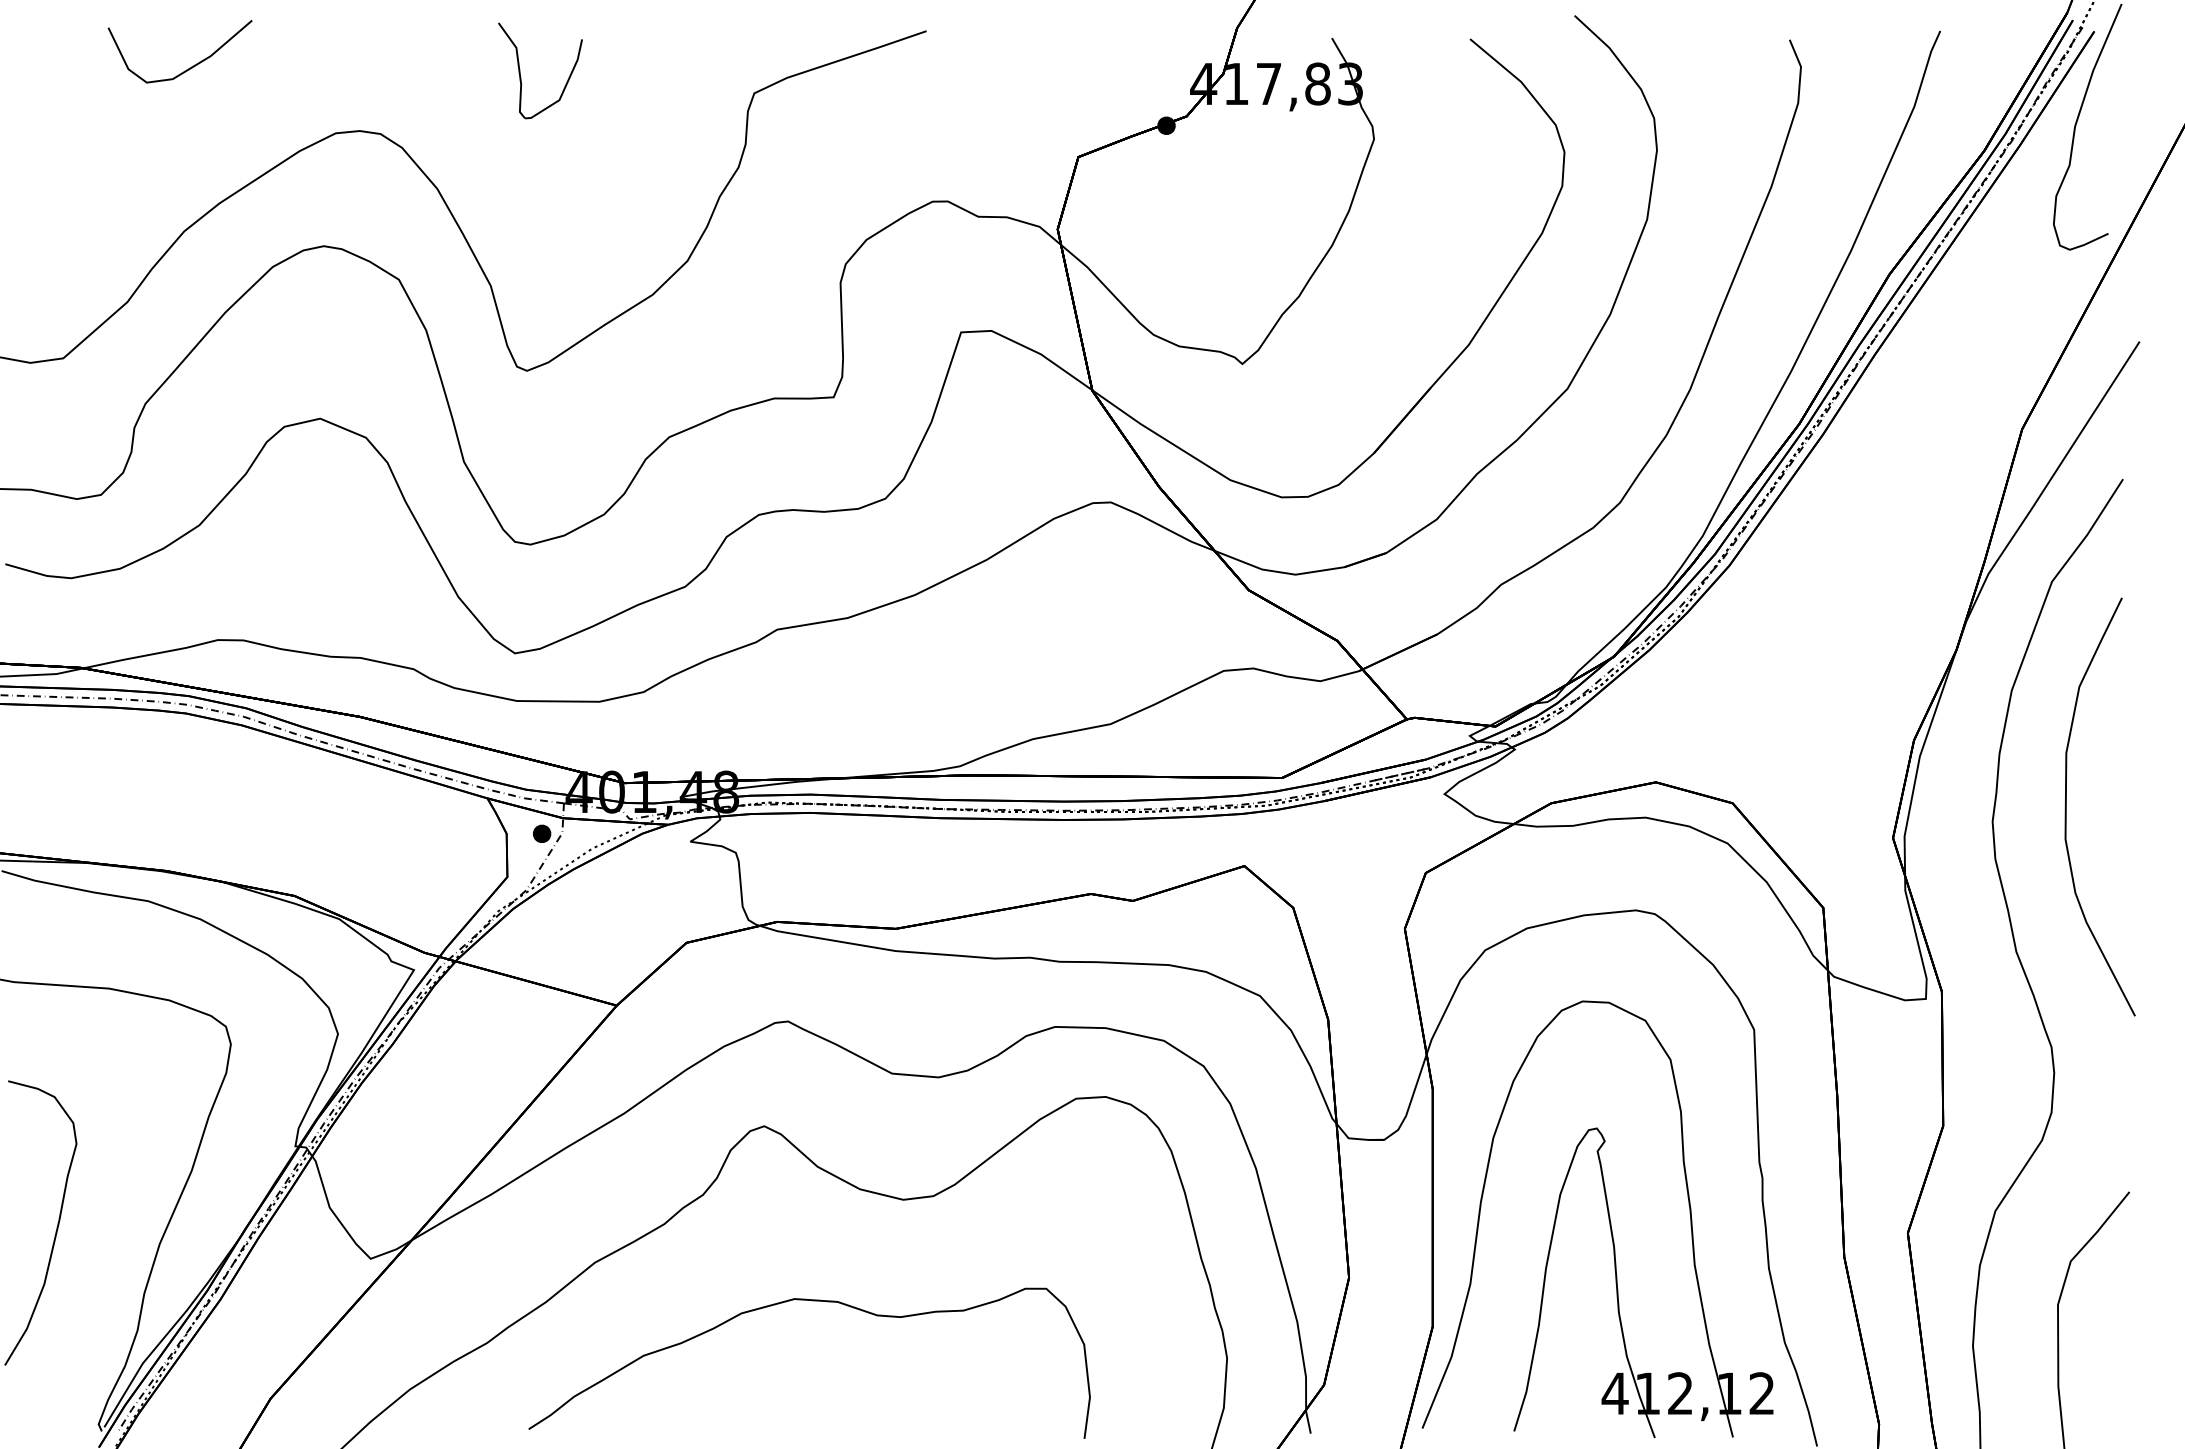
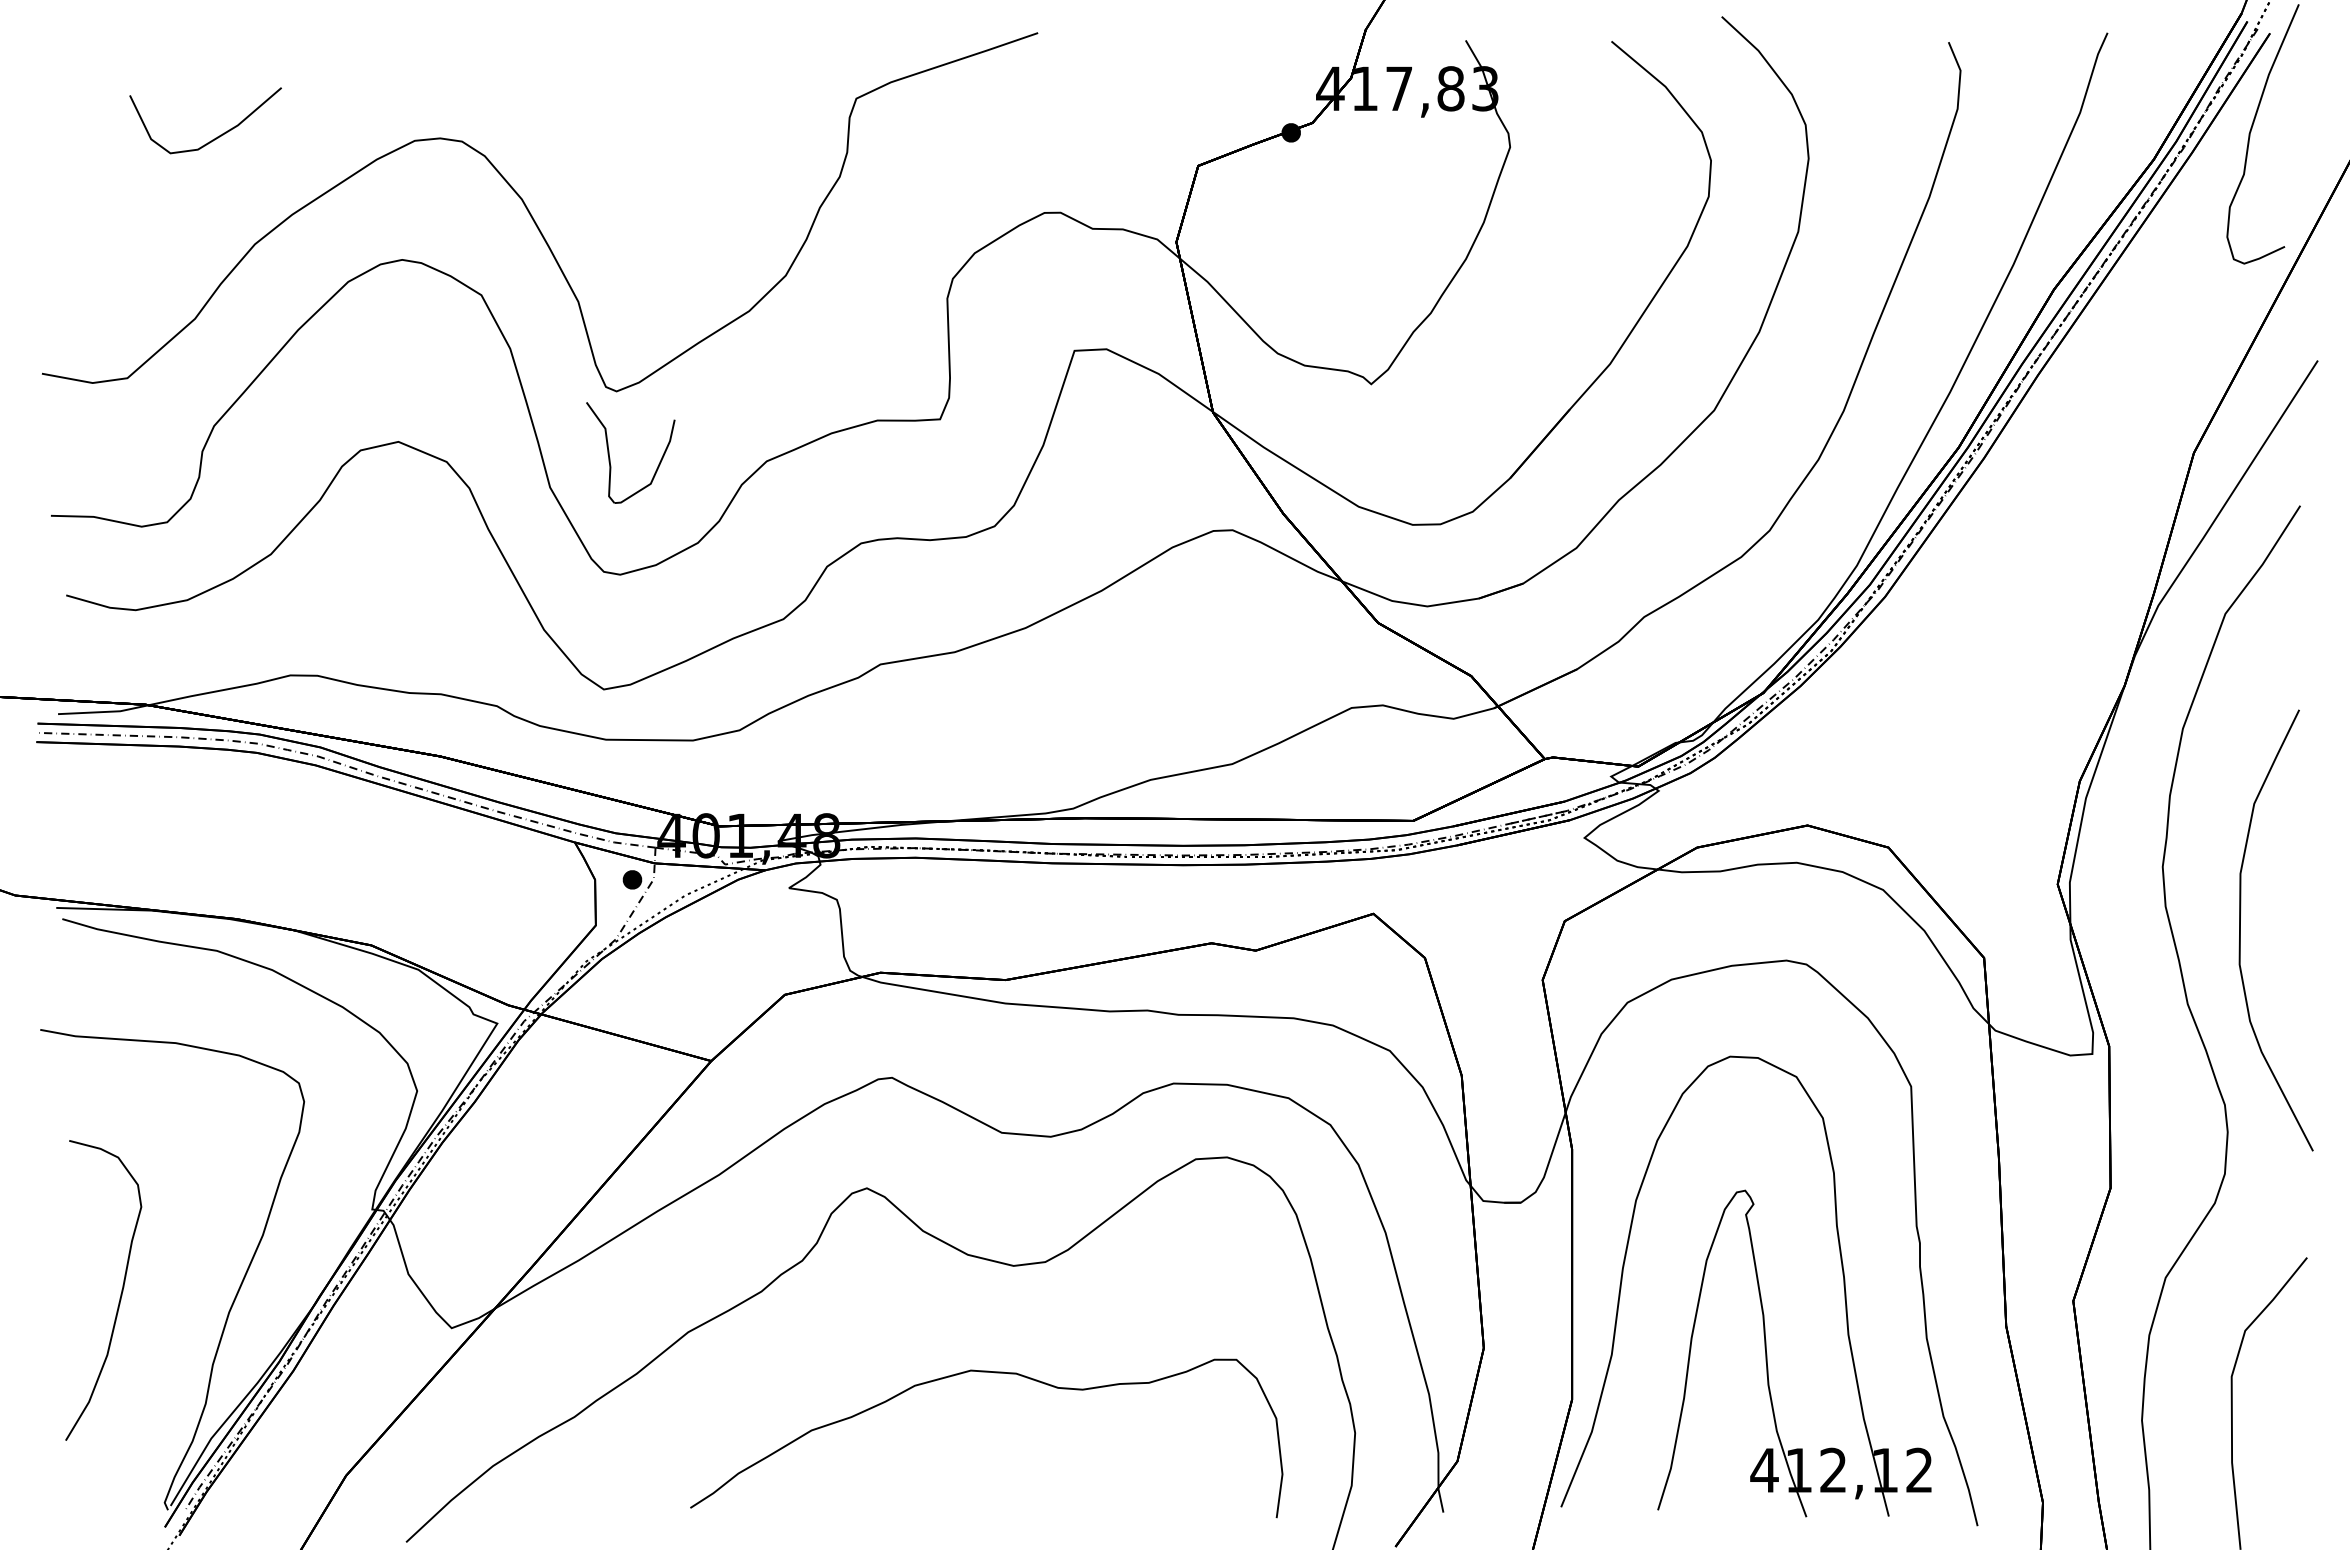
curve: (189, 67) -> (215, 137), moved
part: (521, 75) -> (610, 457), moved
curve: (2066, 806) -> (2240, 930), moved
curve: (817, 1301) -> (994, 1373), moved

